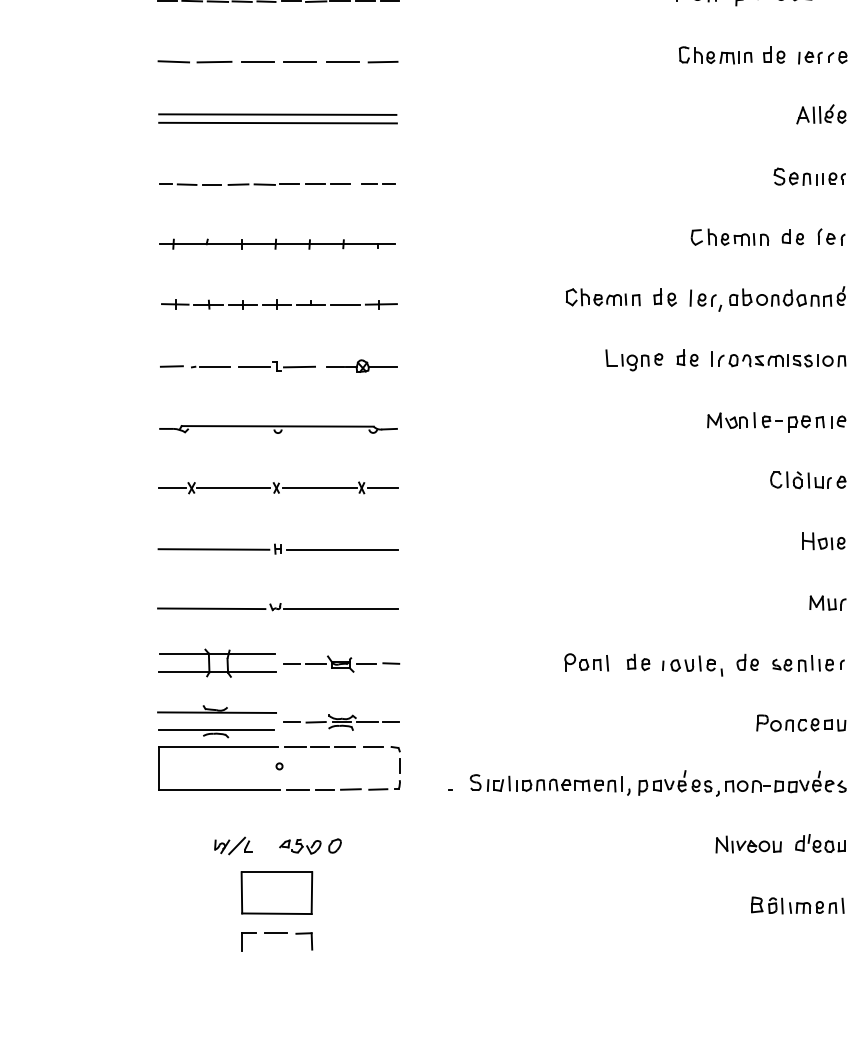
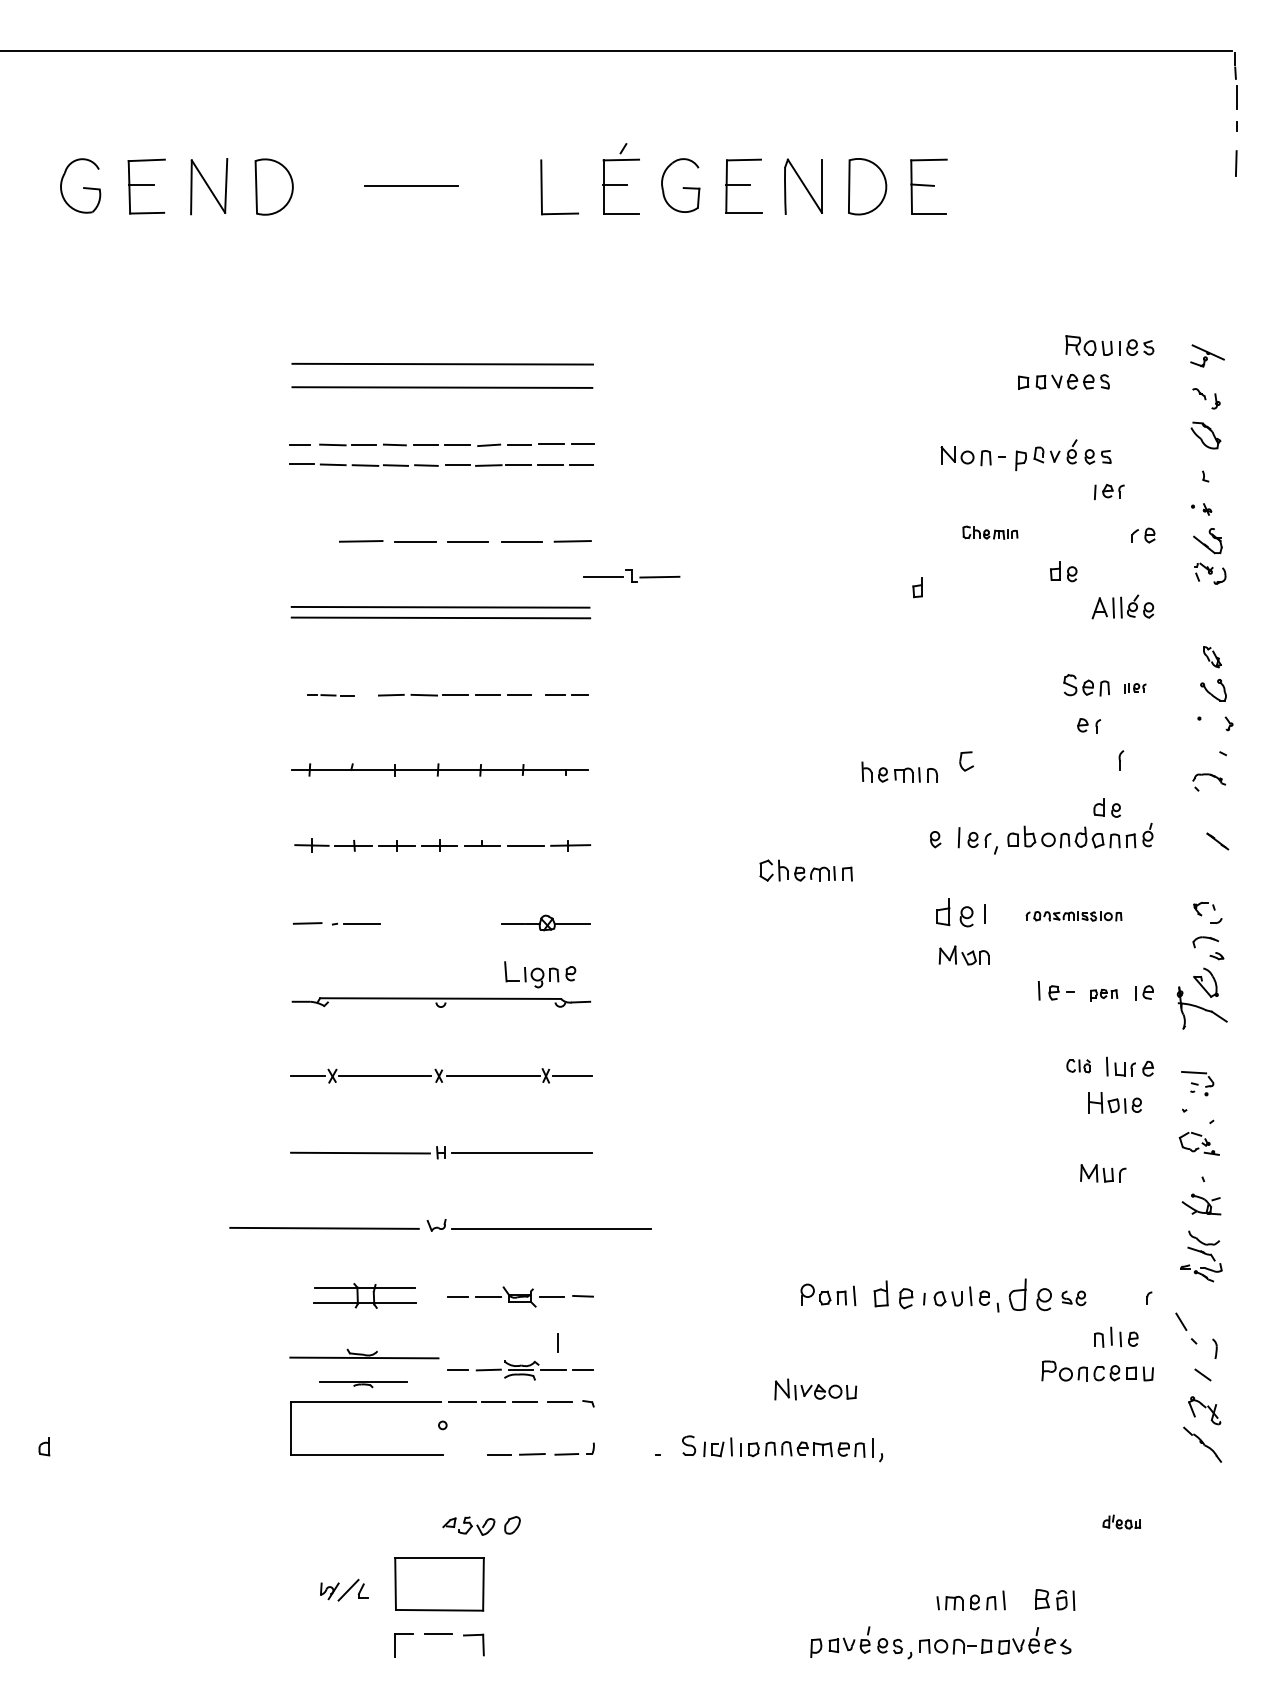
part: (715, 55) -> (990, 532), size x0.6
part: (774, 55) -> (1063, 571), moved
part: (810, 58) -> (1109, 492), moved
line: (174, 61) -> (310, 540), removed
part: (831, 179) -> (1135, 688), size x0.6
part: (190, 184) -> (330, 695), size x0.6
part: (738, 236) -> (899, 771), moved
part: (792, 236) -> (1106, 807), moved
part: (835, 239) -> (1088, 725), moved
part: (657, 296) -> (917, 587), moved
part: (602, 297) -> (805, 870), moved
part: (687, 357) -> (954, 912), size x1.4
part: (634, 360) -> (540, 974), moved
part: (781, 360) -> (1073, 916), size x0.6
part: (276, 365) -> (631, 575), moved
part: (727, 420) -> (963, 955), moved
part: (805, 423) -> (1103, 995), size x0.6
part: (785, 480) -> (1078, 1066), size x0.6
part: (823, 541) -> (1114, 1102), moved
part: (828, 603) -> (1103, 1173), moved
part: (277, 607) -> (440, 1225), size x1.4
part: (217, 662) -> (364, 1295), size x0.7
part: (638, 662) -> (893, 1294), size x1.4
part: (747, 662) -> (1030, 1294), size x1.6
part: (816, 662) -> (1116, 1336), moved
part: (216, 733) -> (363, 1384), size x0.6
line: (399, 765) -> (557, 1342), moved
part: (742, 783) -> (940, 1642), moved
line: (297, 789) -> (465, 1454), removed
part: (820, 842) -> (1121, 1521), size x0.6
part: (748, 844) -> (815, 1389), moved
part: (233, 845) -> (344, 1589), moved
part: (816, 905) -> (970, 1600), moved

